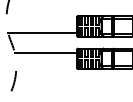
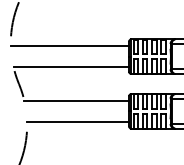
line: (41, 20) -> (69, 46), added
line: (46, 65) -> (78, 122), added

